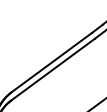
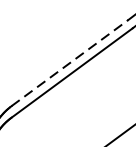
line: (52, 62) -> (71, 62), solid -> dashed

